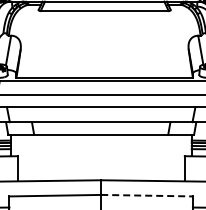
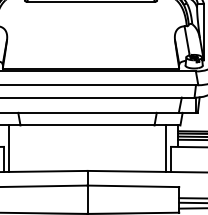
line: (22, 157) -> (8, 148), added
line: (180, 157) -> (166, 148), added
line: (147, 195) -> (133, 186), dashed -> solid

